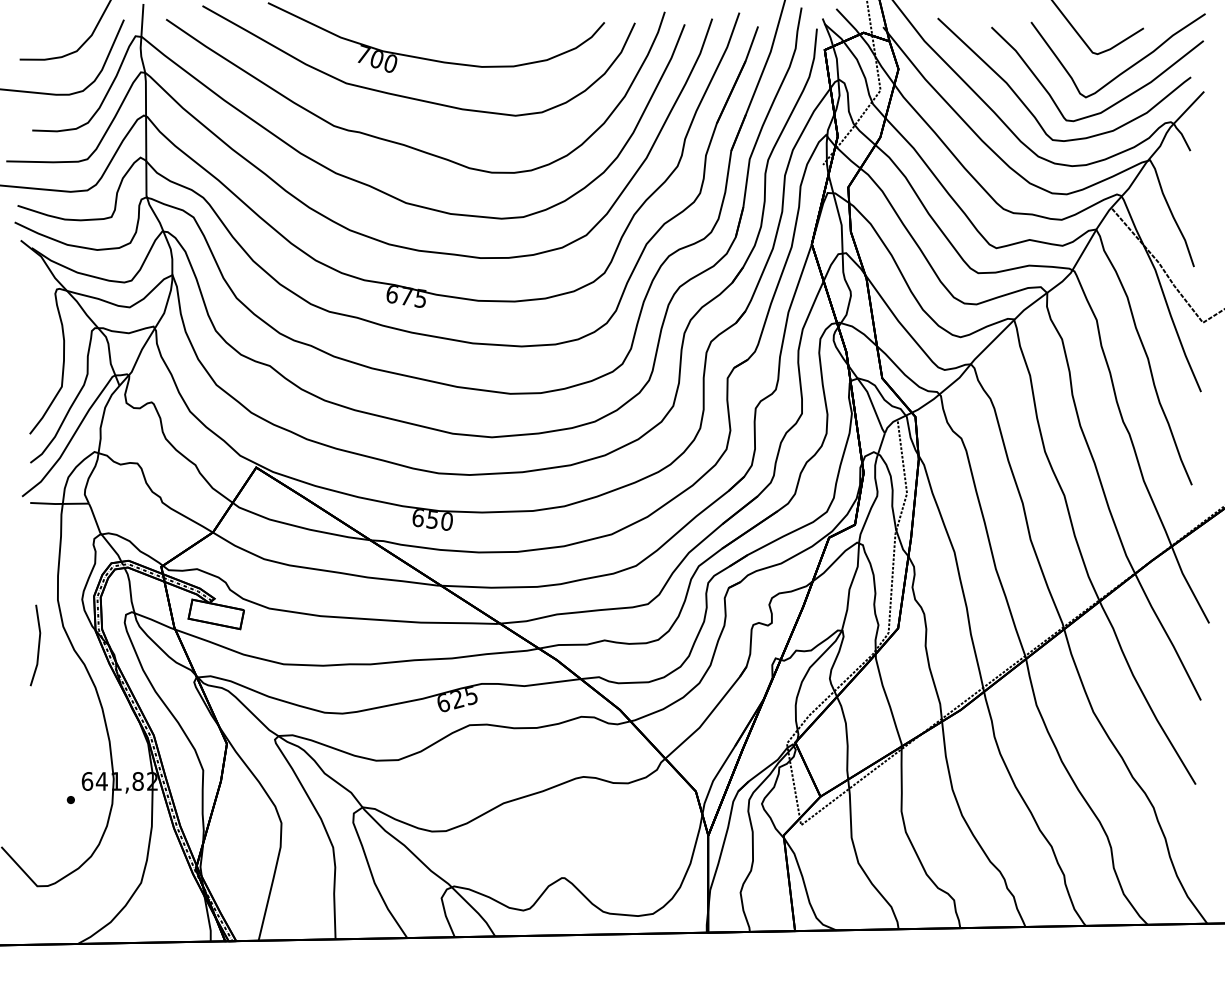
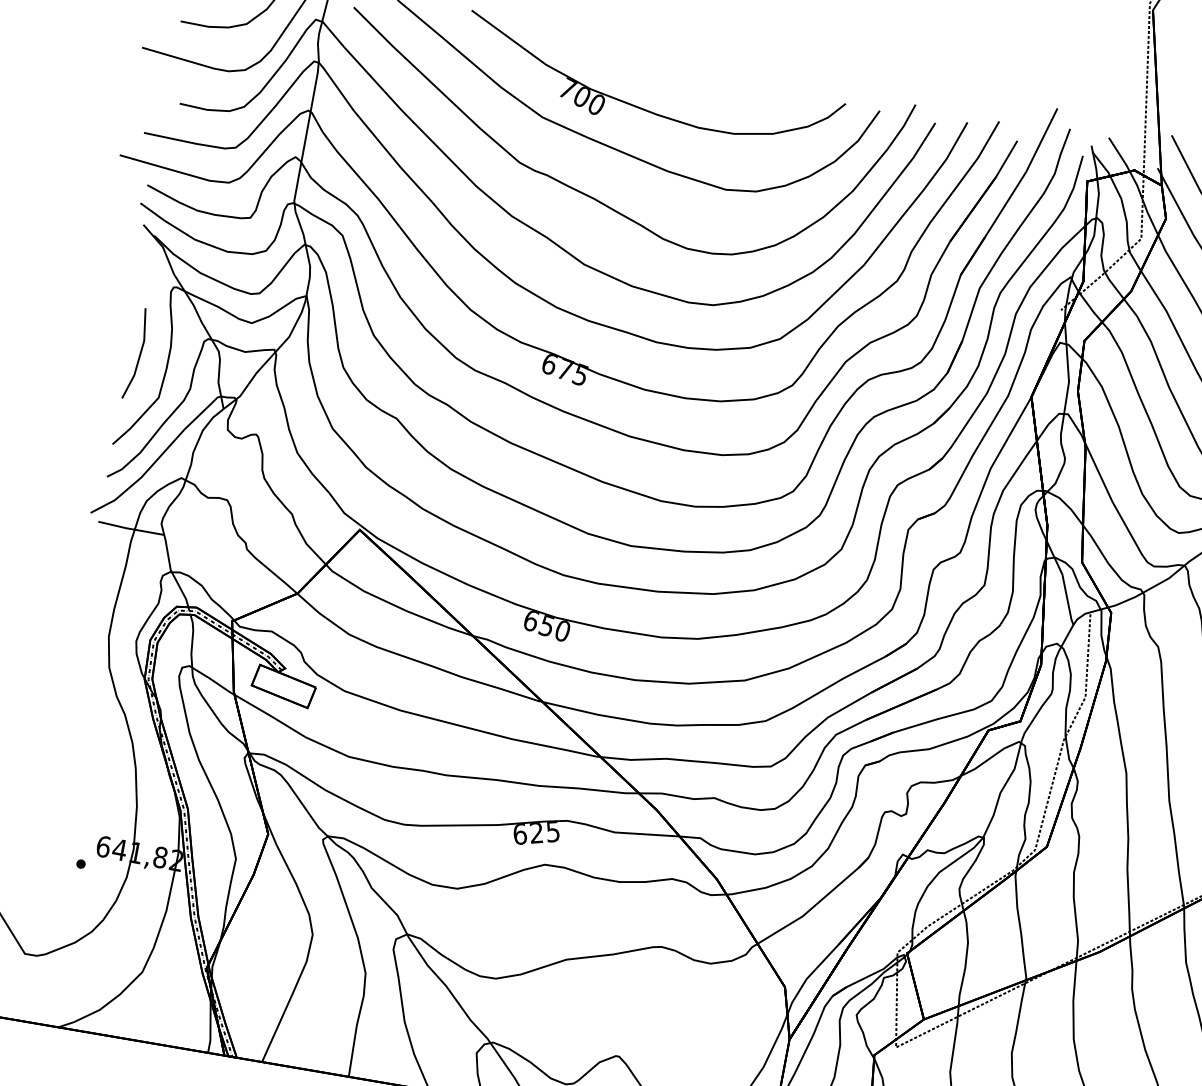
line: (38, 645) -> (139, 354), moved

